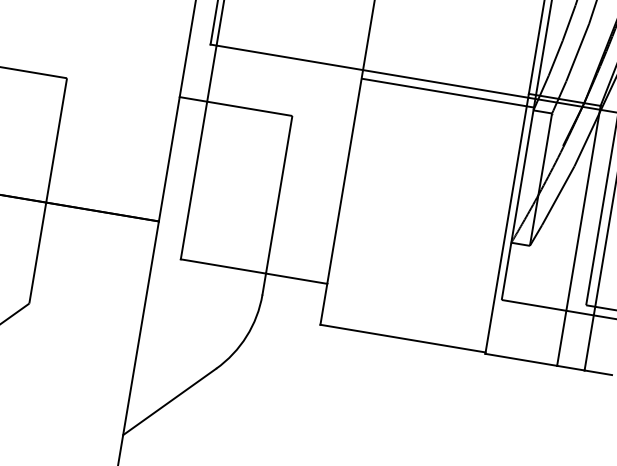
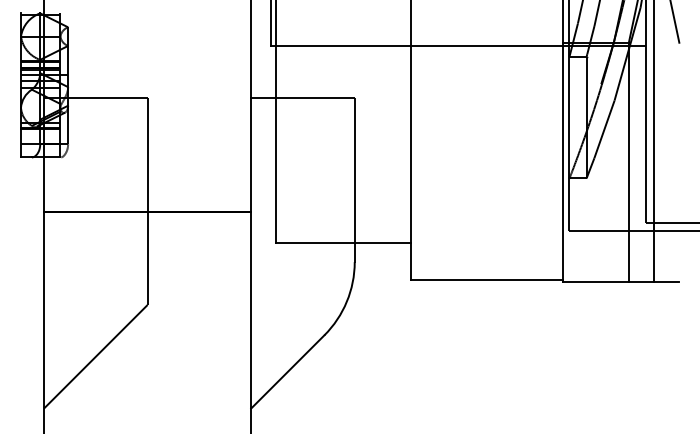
line: (447, 93) -> (490, 54), removed

